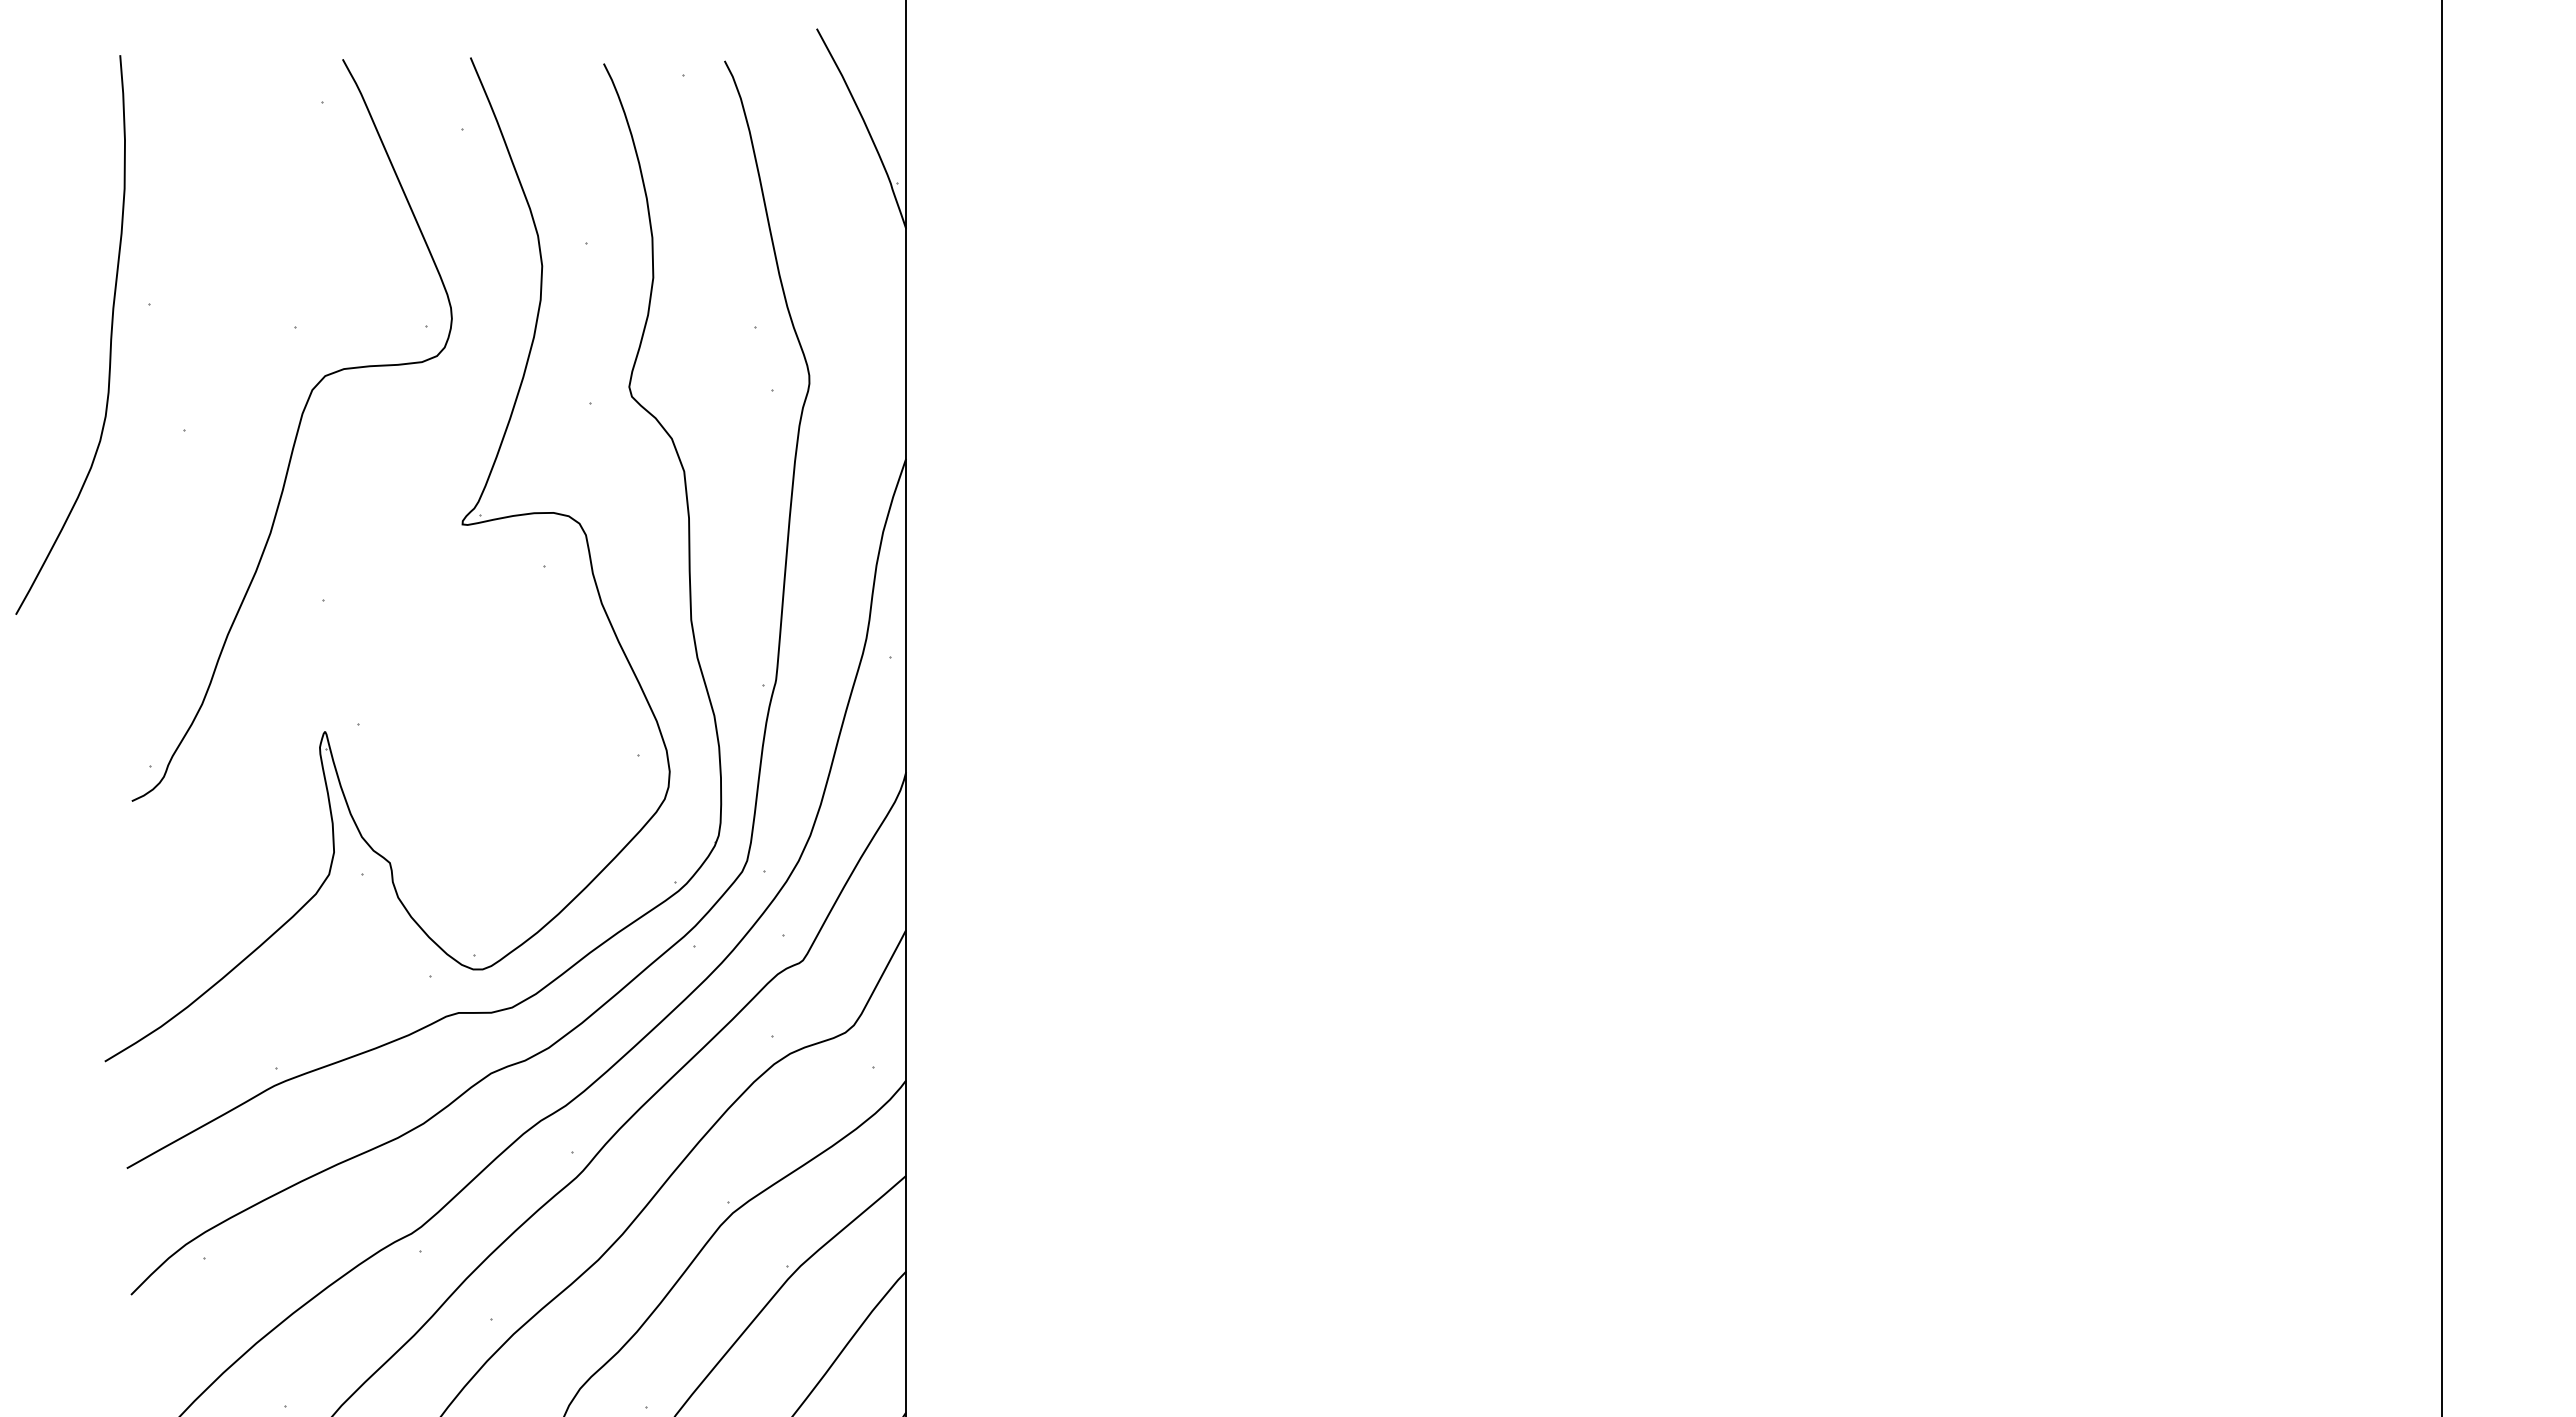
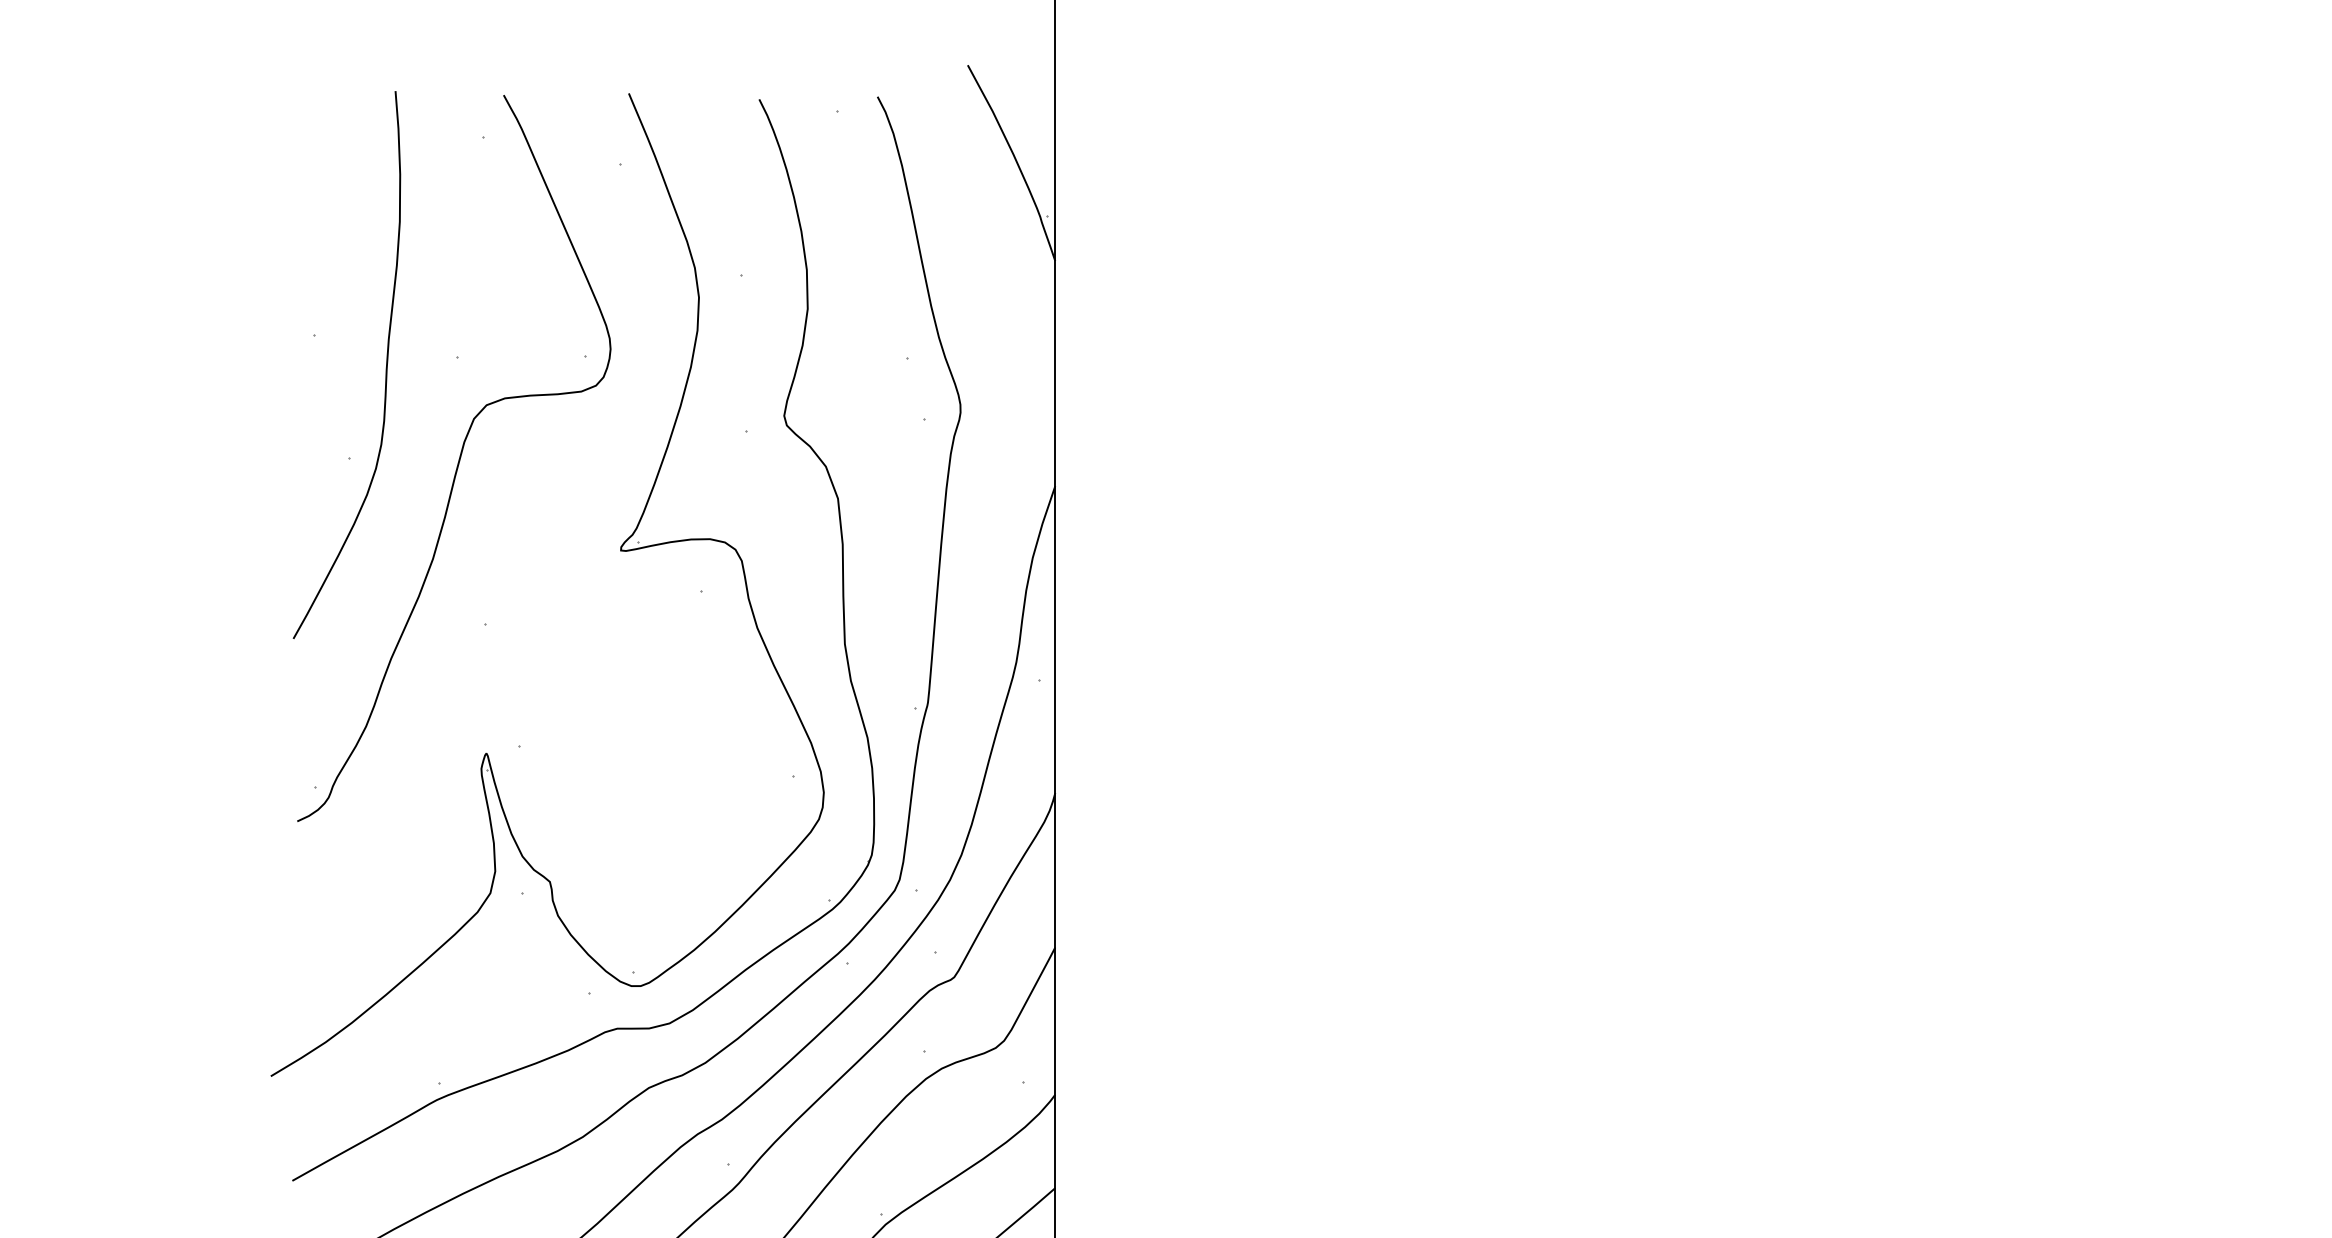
curve: (110, 334) -> (386, 364), moved

